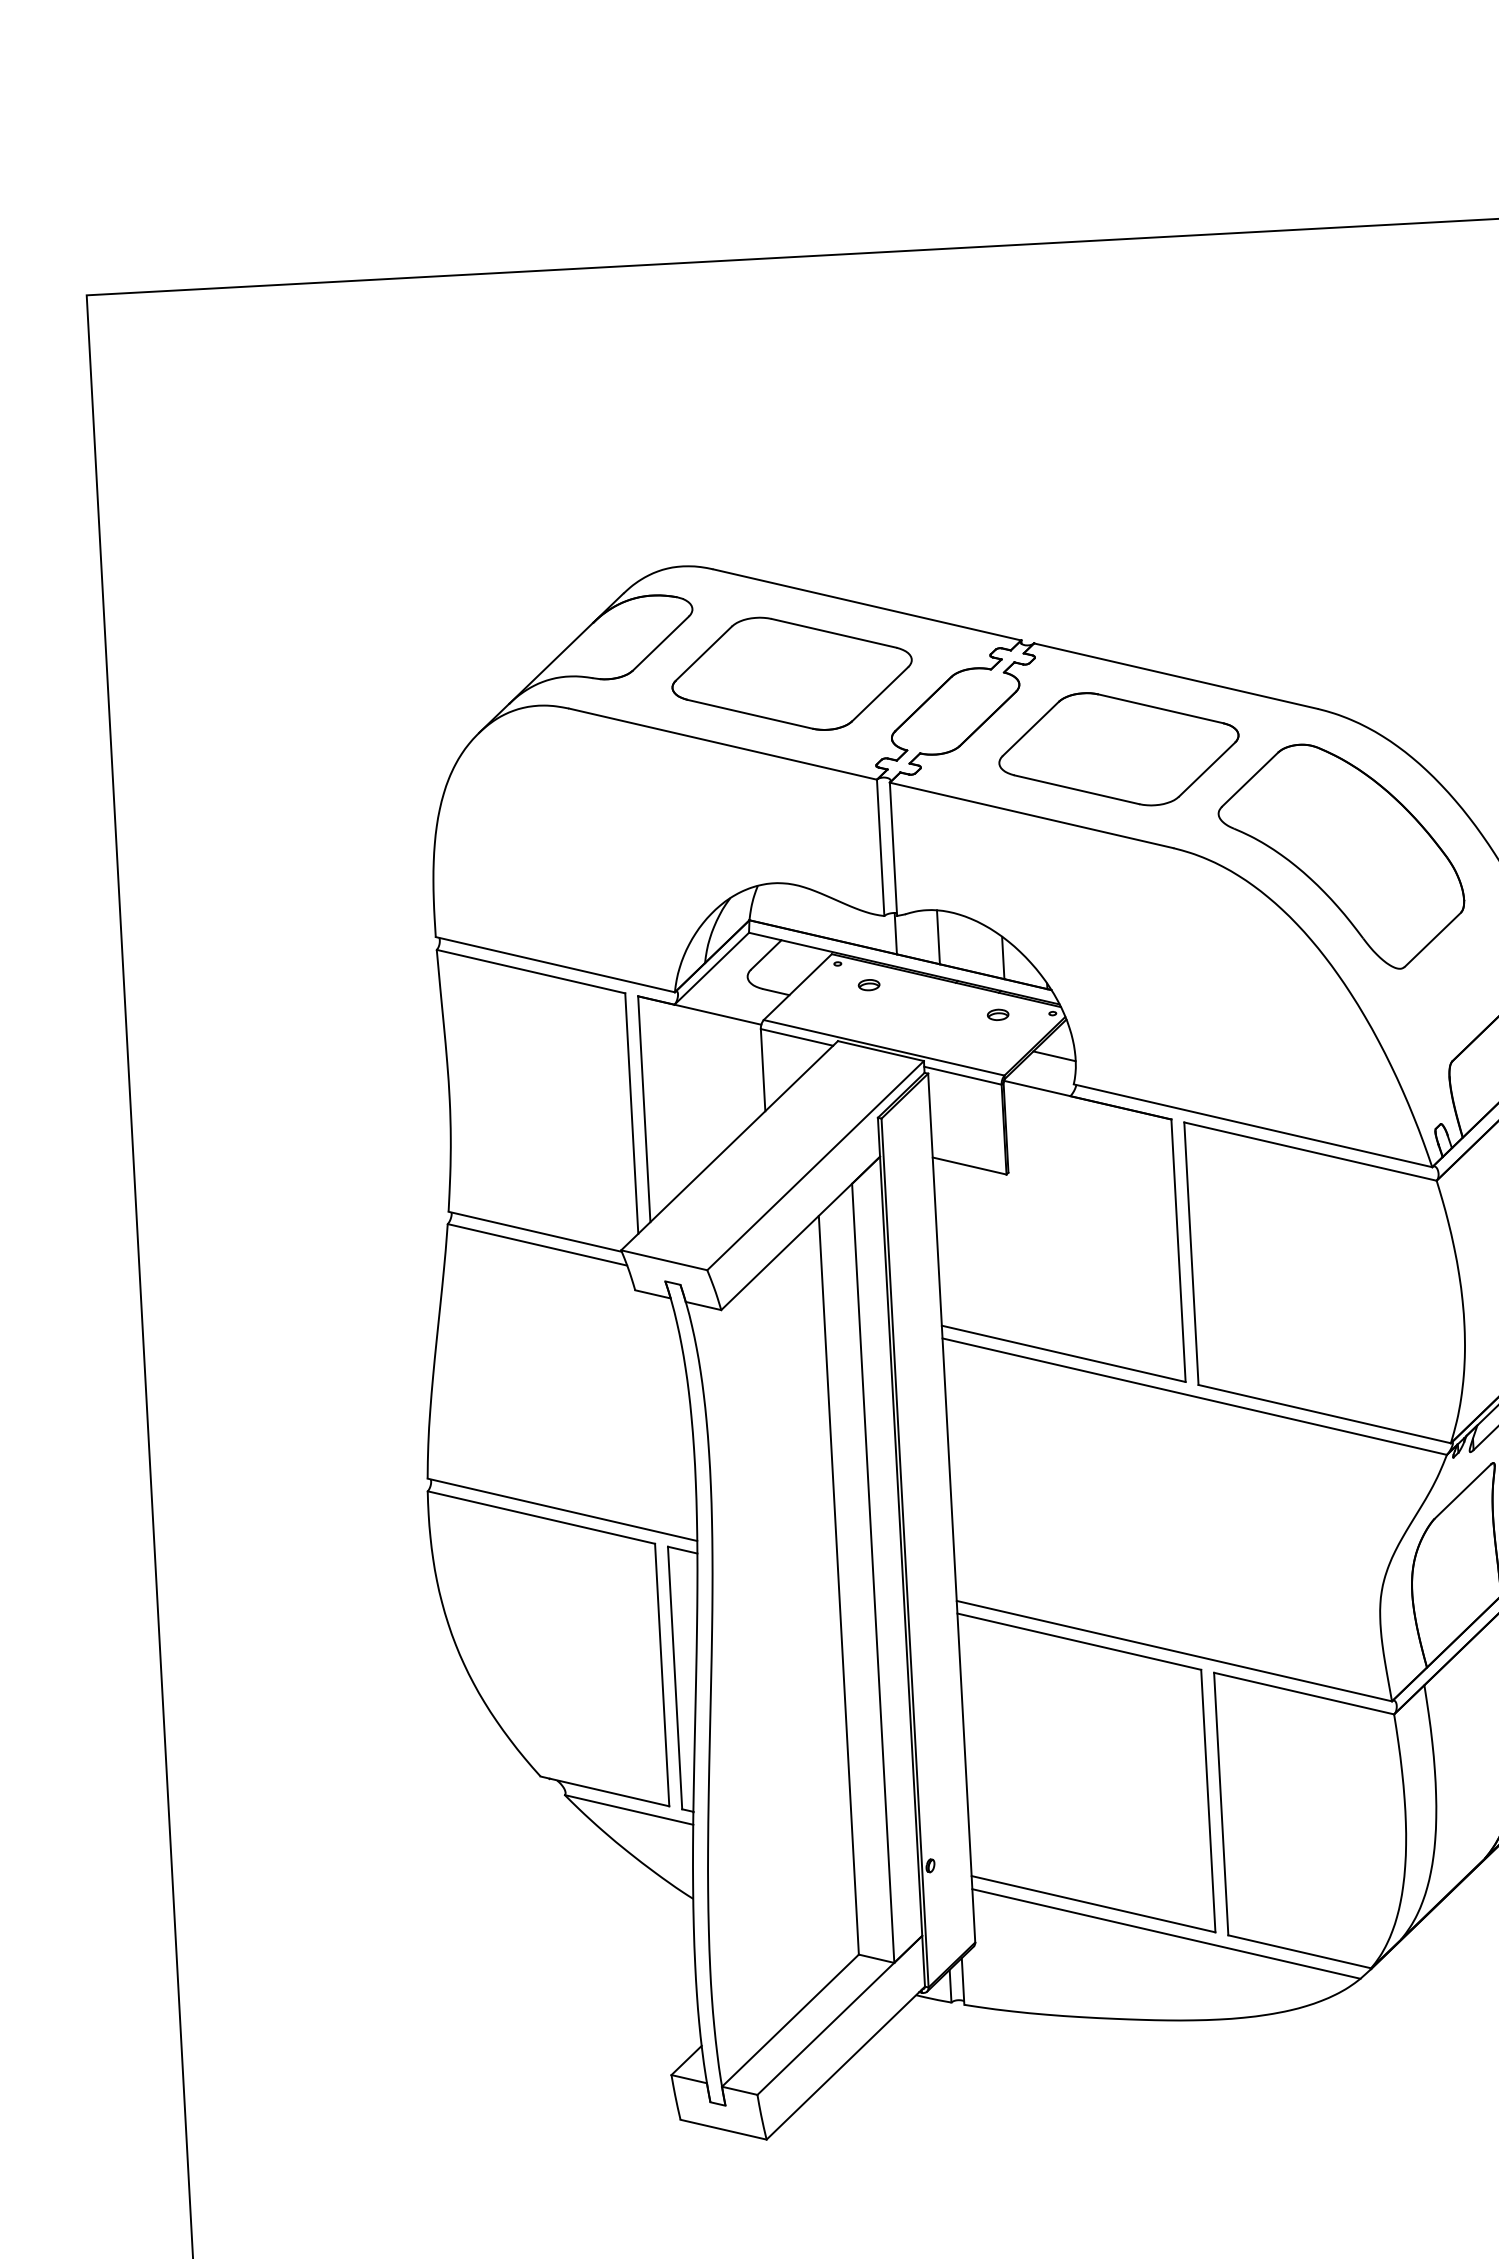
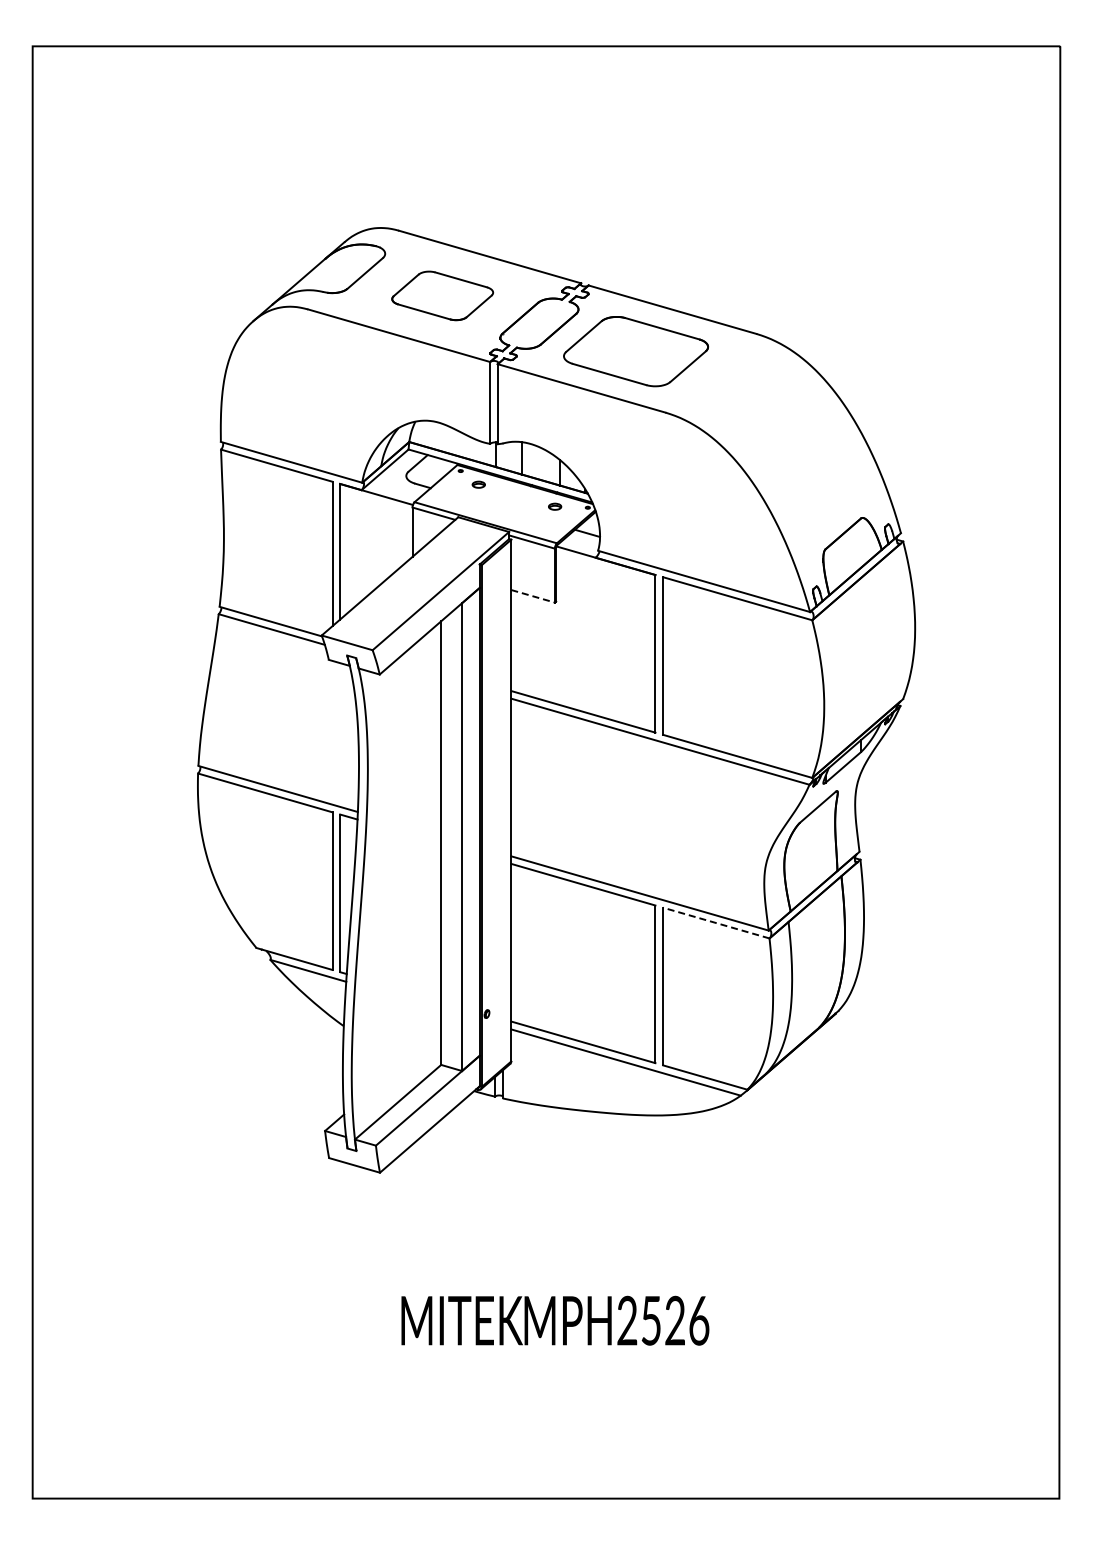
part: (791, 673) -> (442, 295), size x0.7
part: (1340, 857) -> (765, 423), removed
line: (970, 1166) -> (533, 596), solid -> dashed
line: (1302, 1692) -> (715, 922), solid -> dashed

